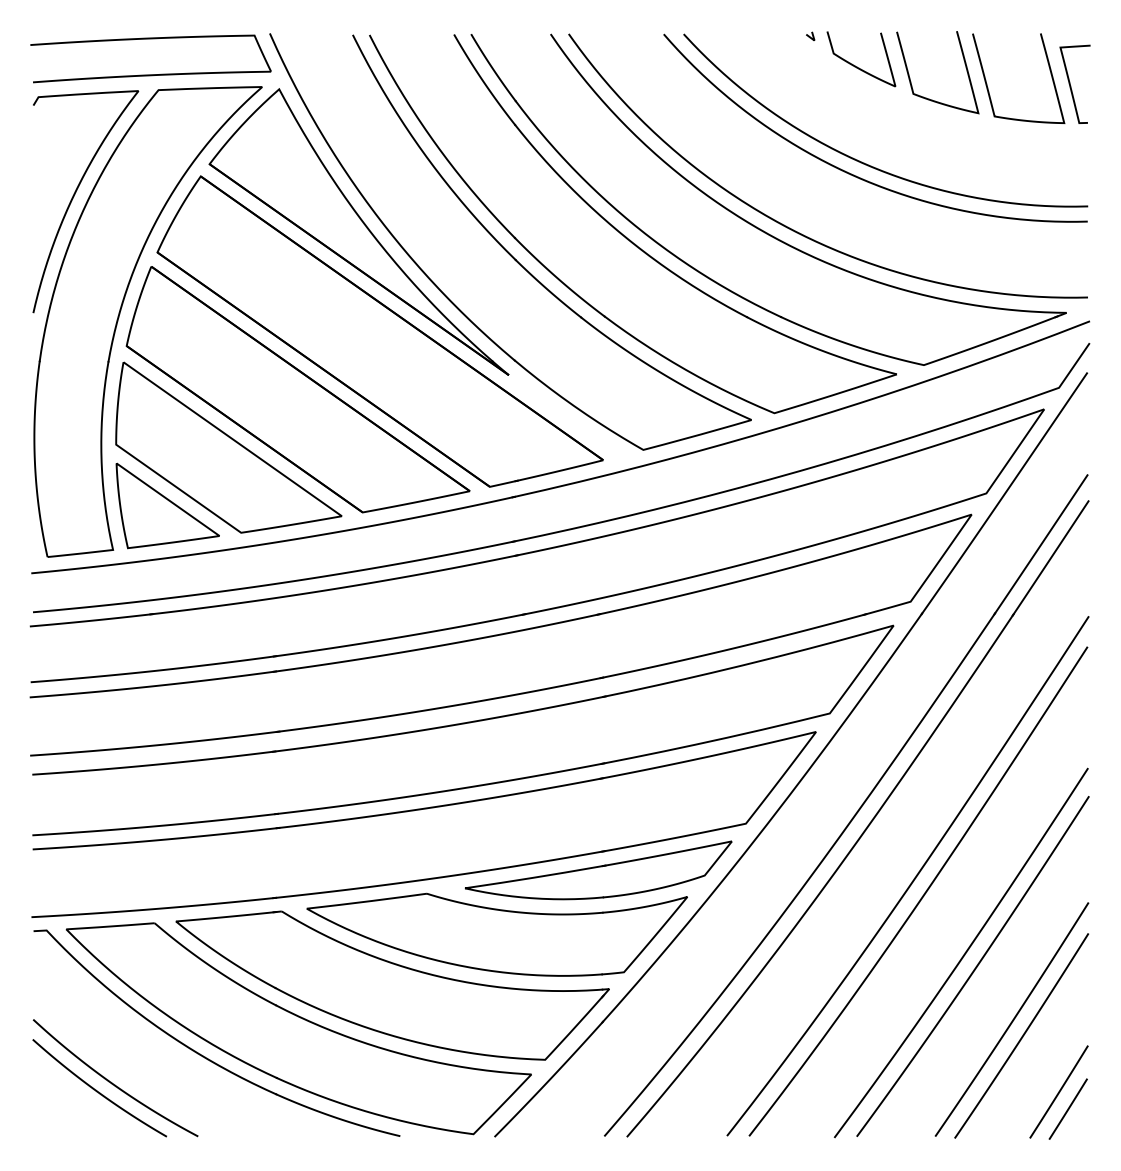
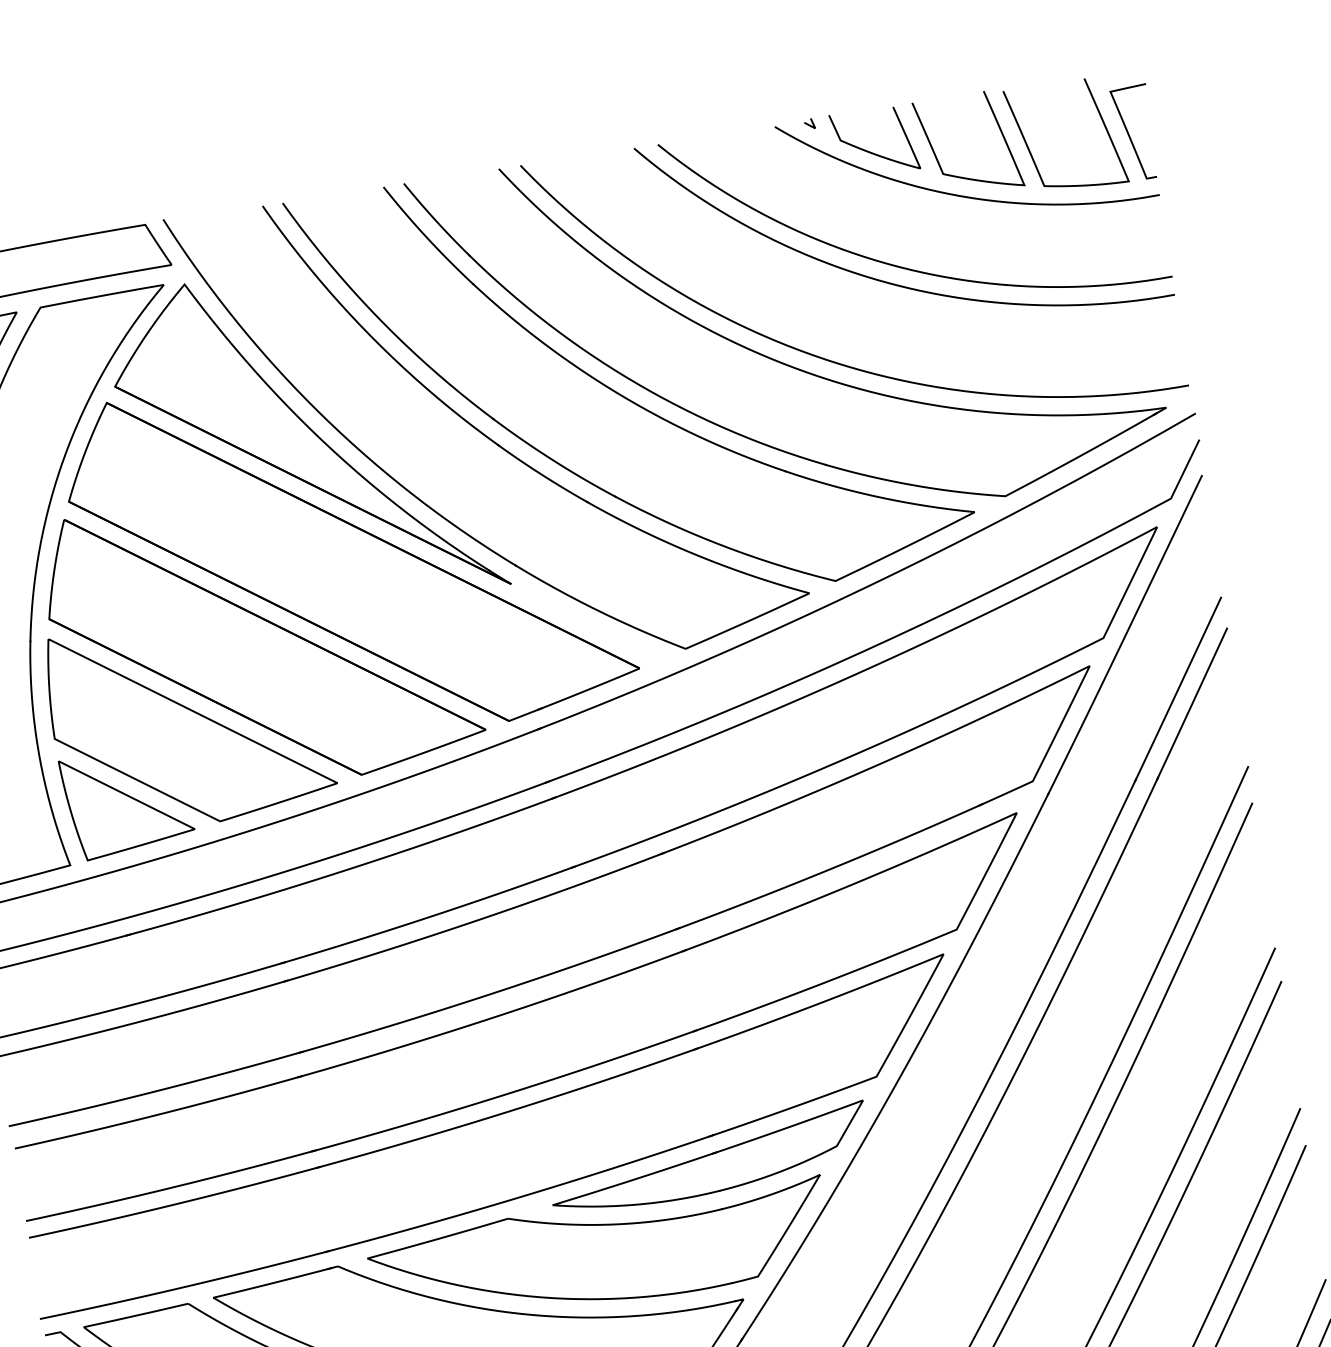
curve: (926, 113) -> (962, 195), added

